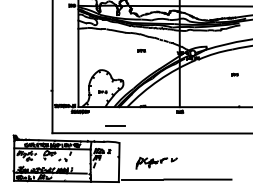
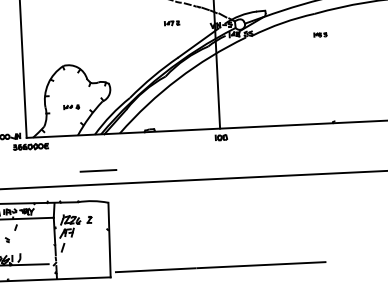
part: (141, 50) -> (172, 22), moved
part: (234, 74) -> (320, 34), moved
part: (156, 163) -> (180, 238), removed

